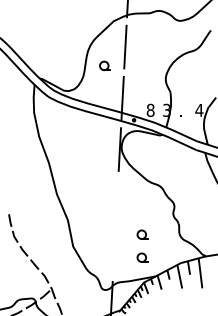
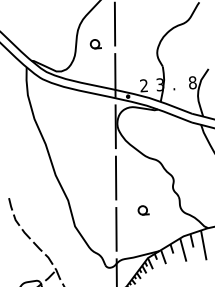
text: (150, 109) -> (143, 84), 8 -> 2
text: (199, 109) -> (192, 81), 4 -> 8
line: (116, 200) -> (115, 177), added
line: (114, 251) -> (116, 228), added
part: (142, 257) -> (144, 233), removed

